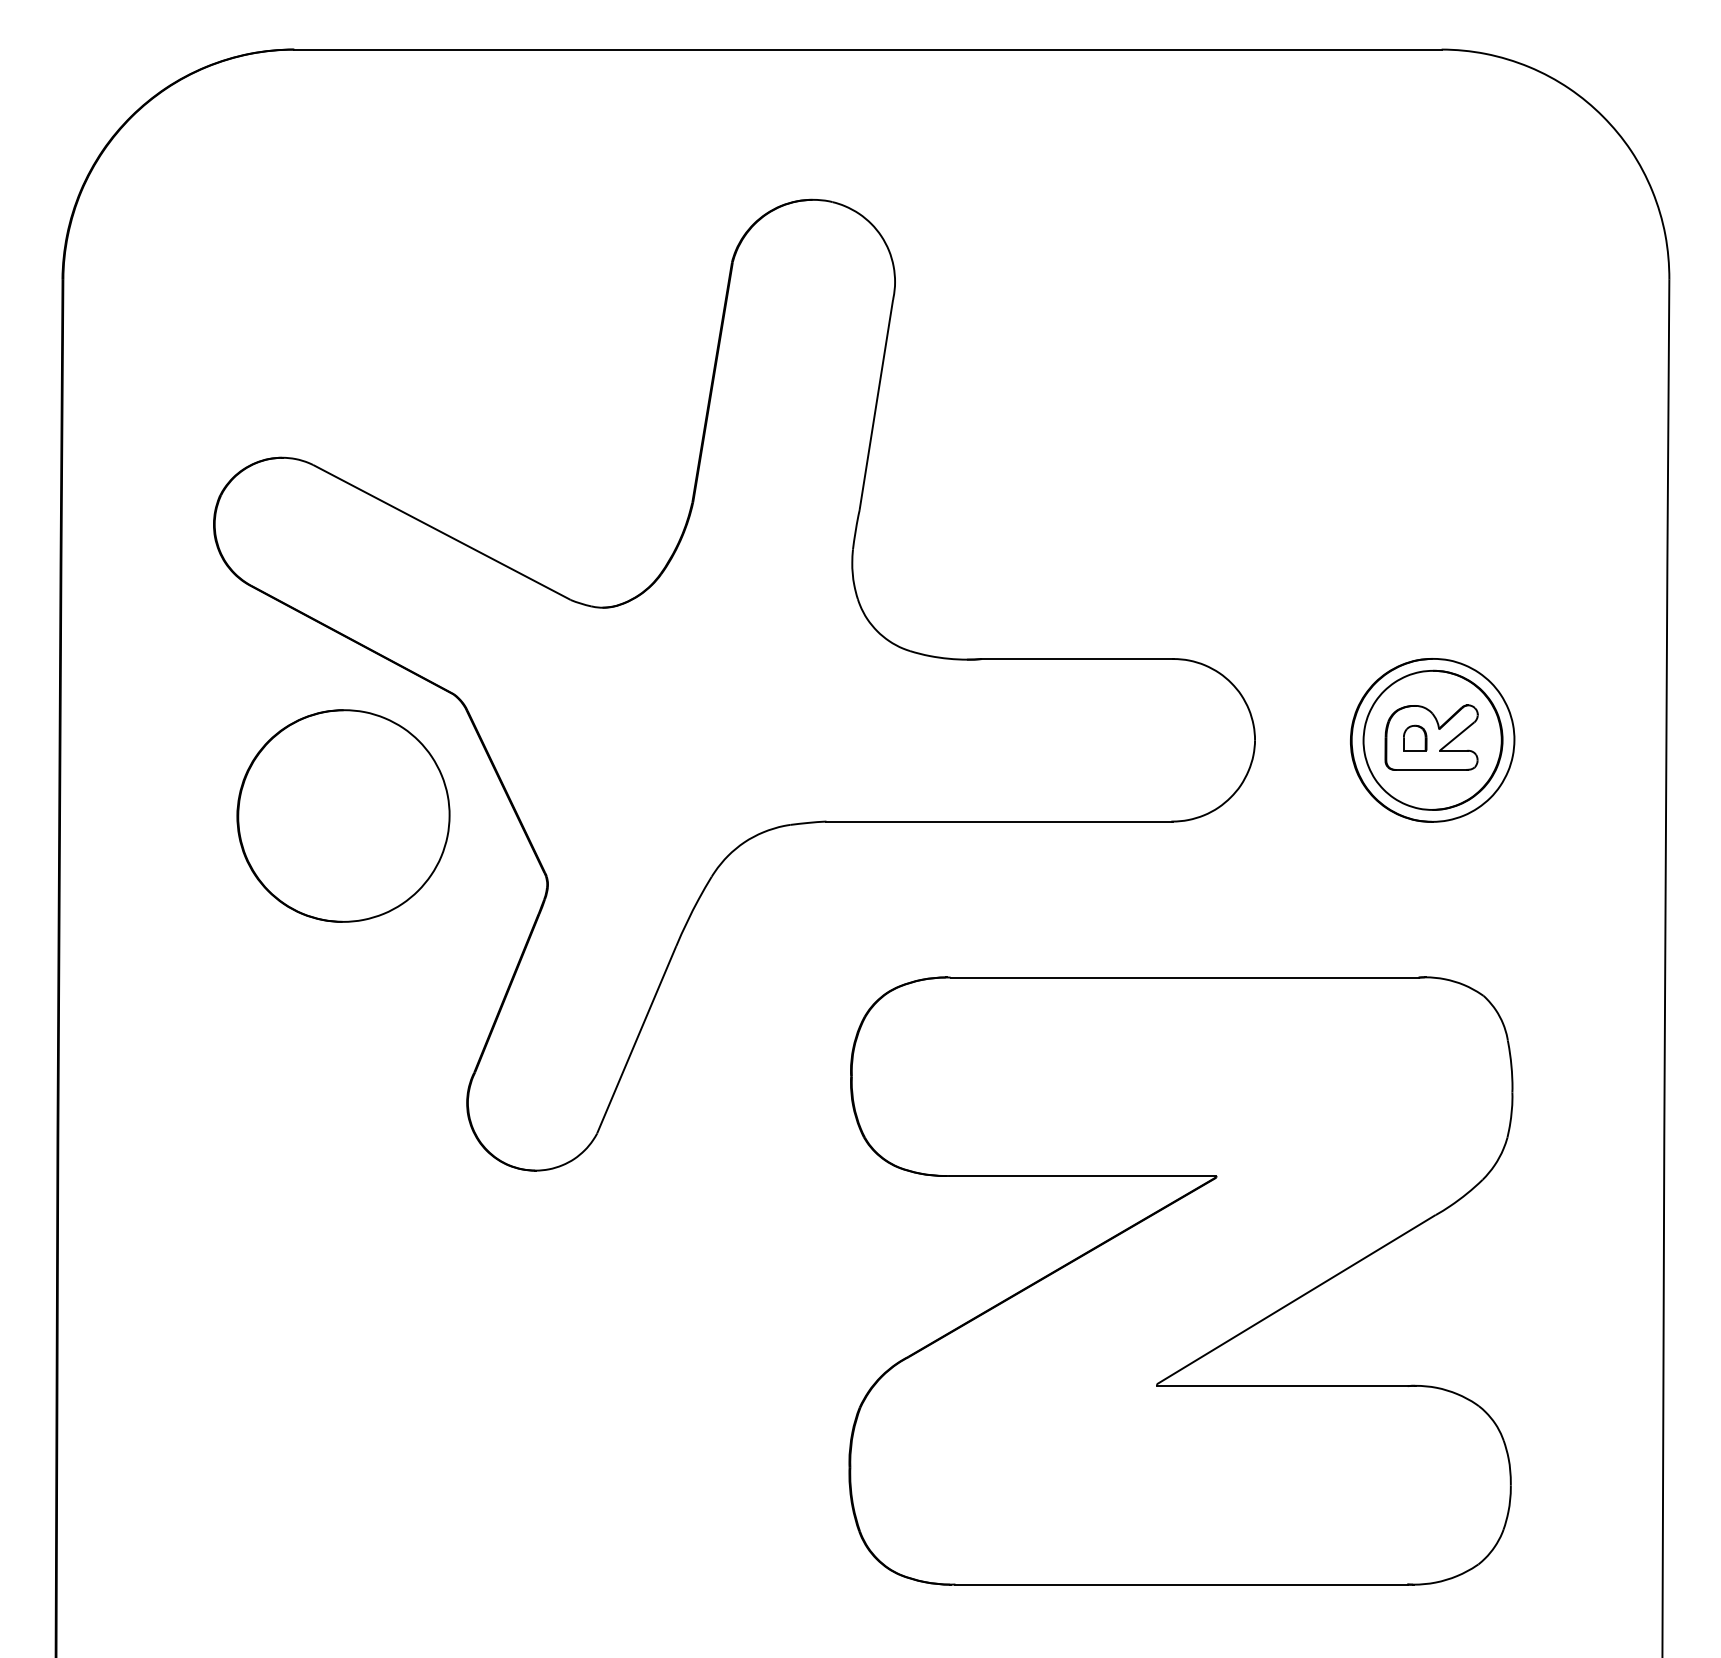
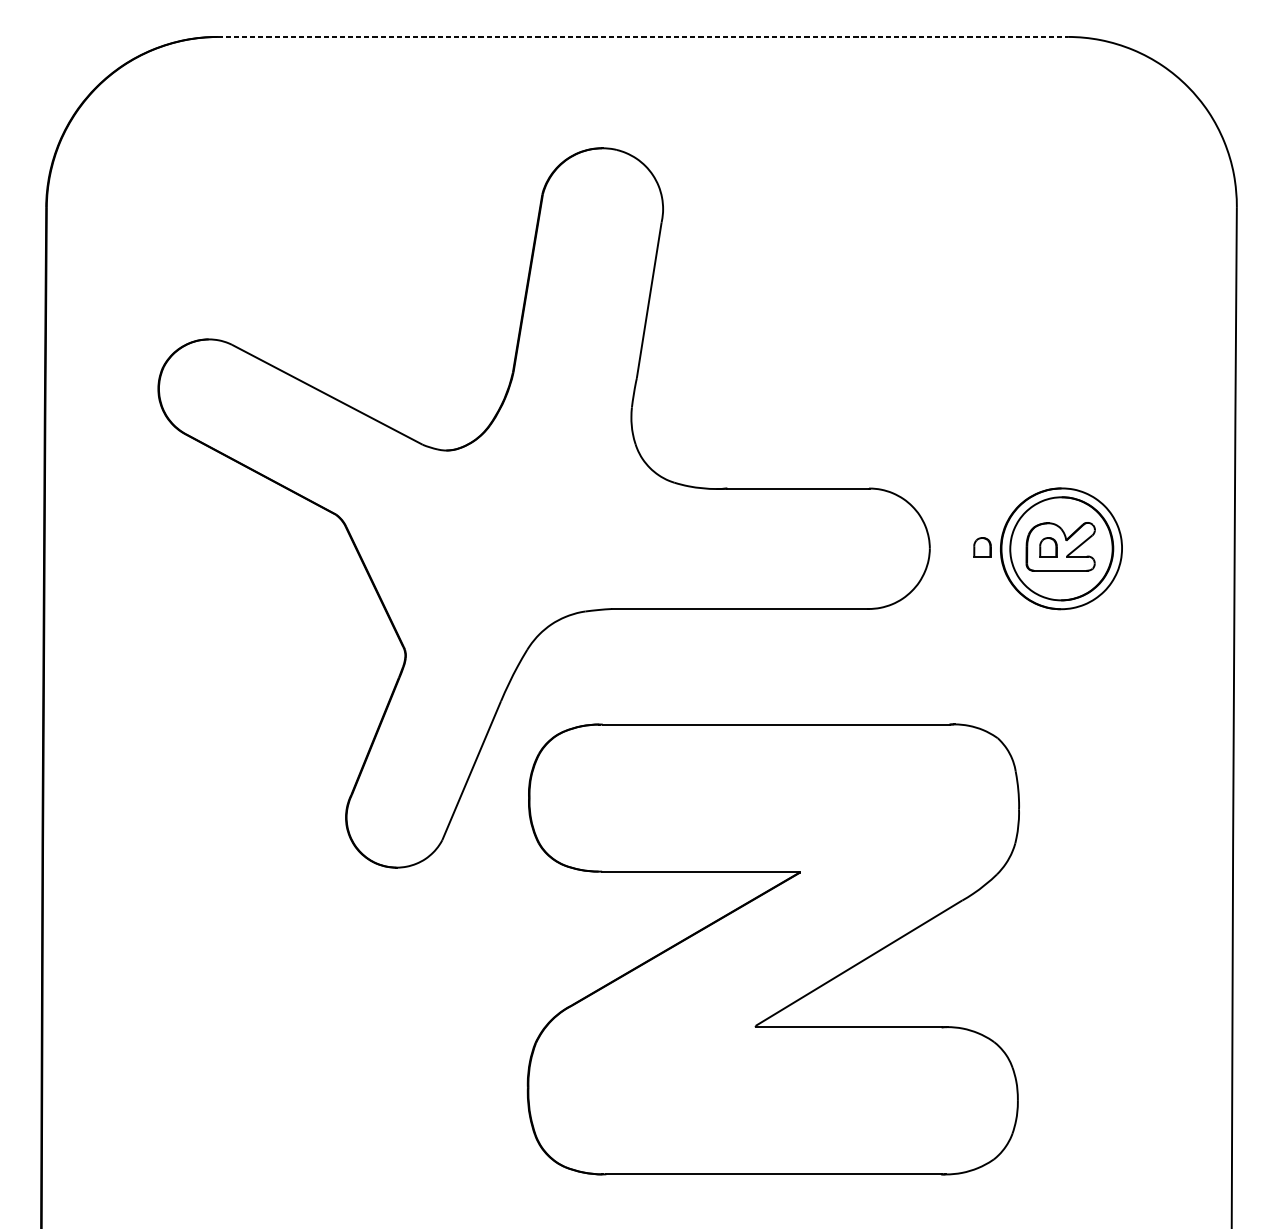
line: (867, 49) -> (642, 36), solid -> dashed
part: (1326, 737) -> (982, 546), added
part: (343, 815) -> (254, 604), removed
part: (1180, 1280) -> (773, 949), moved

